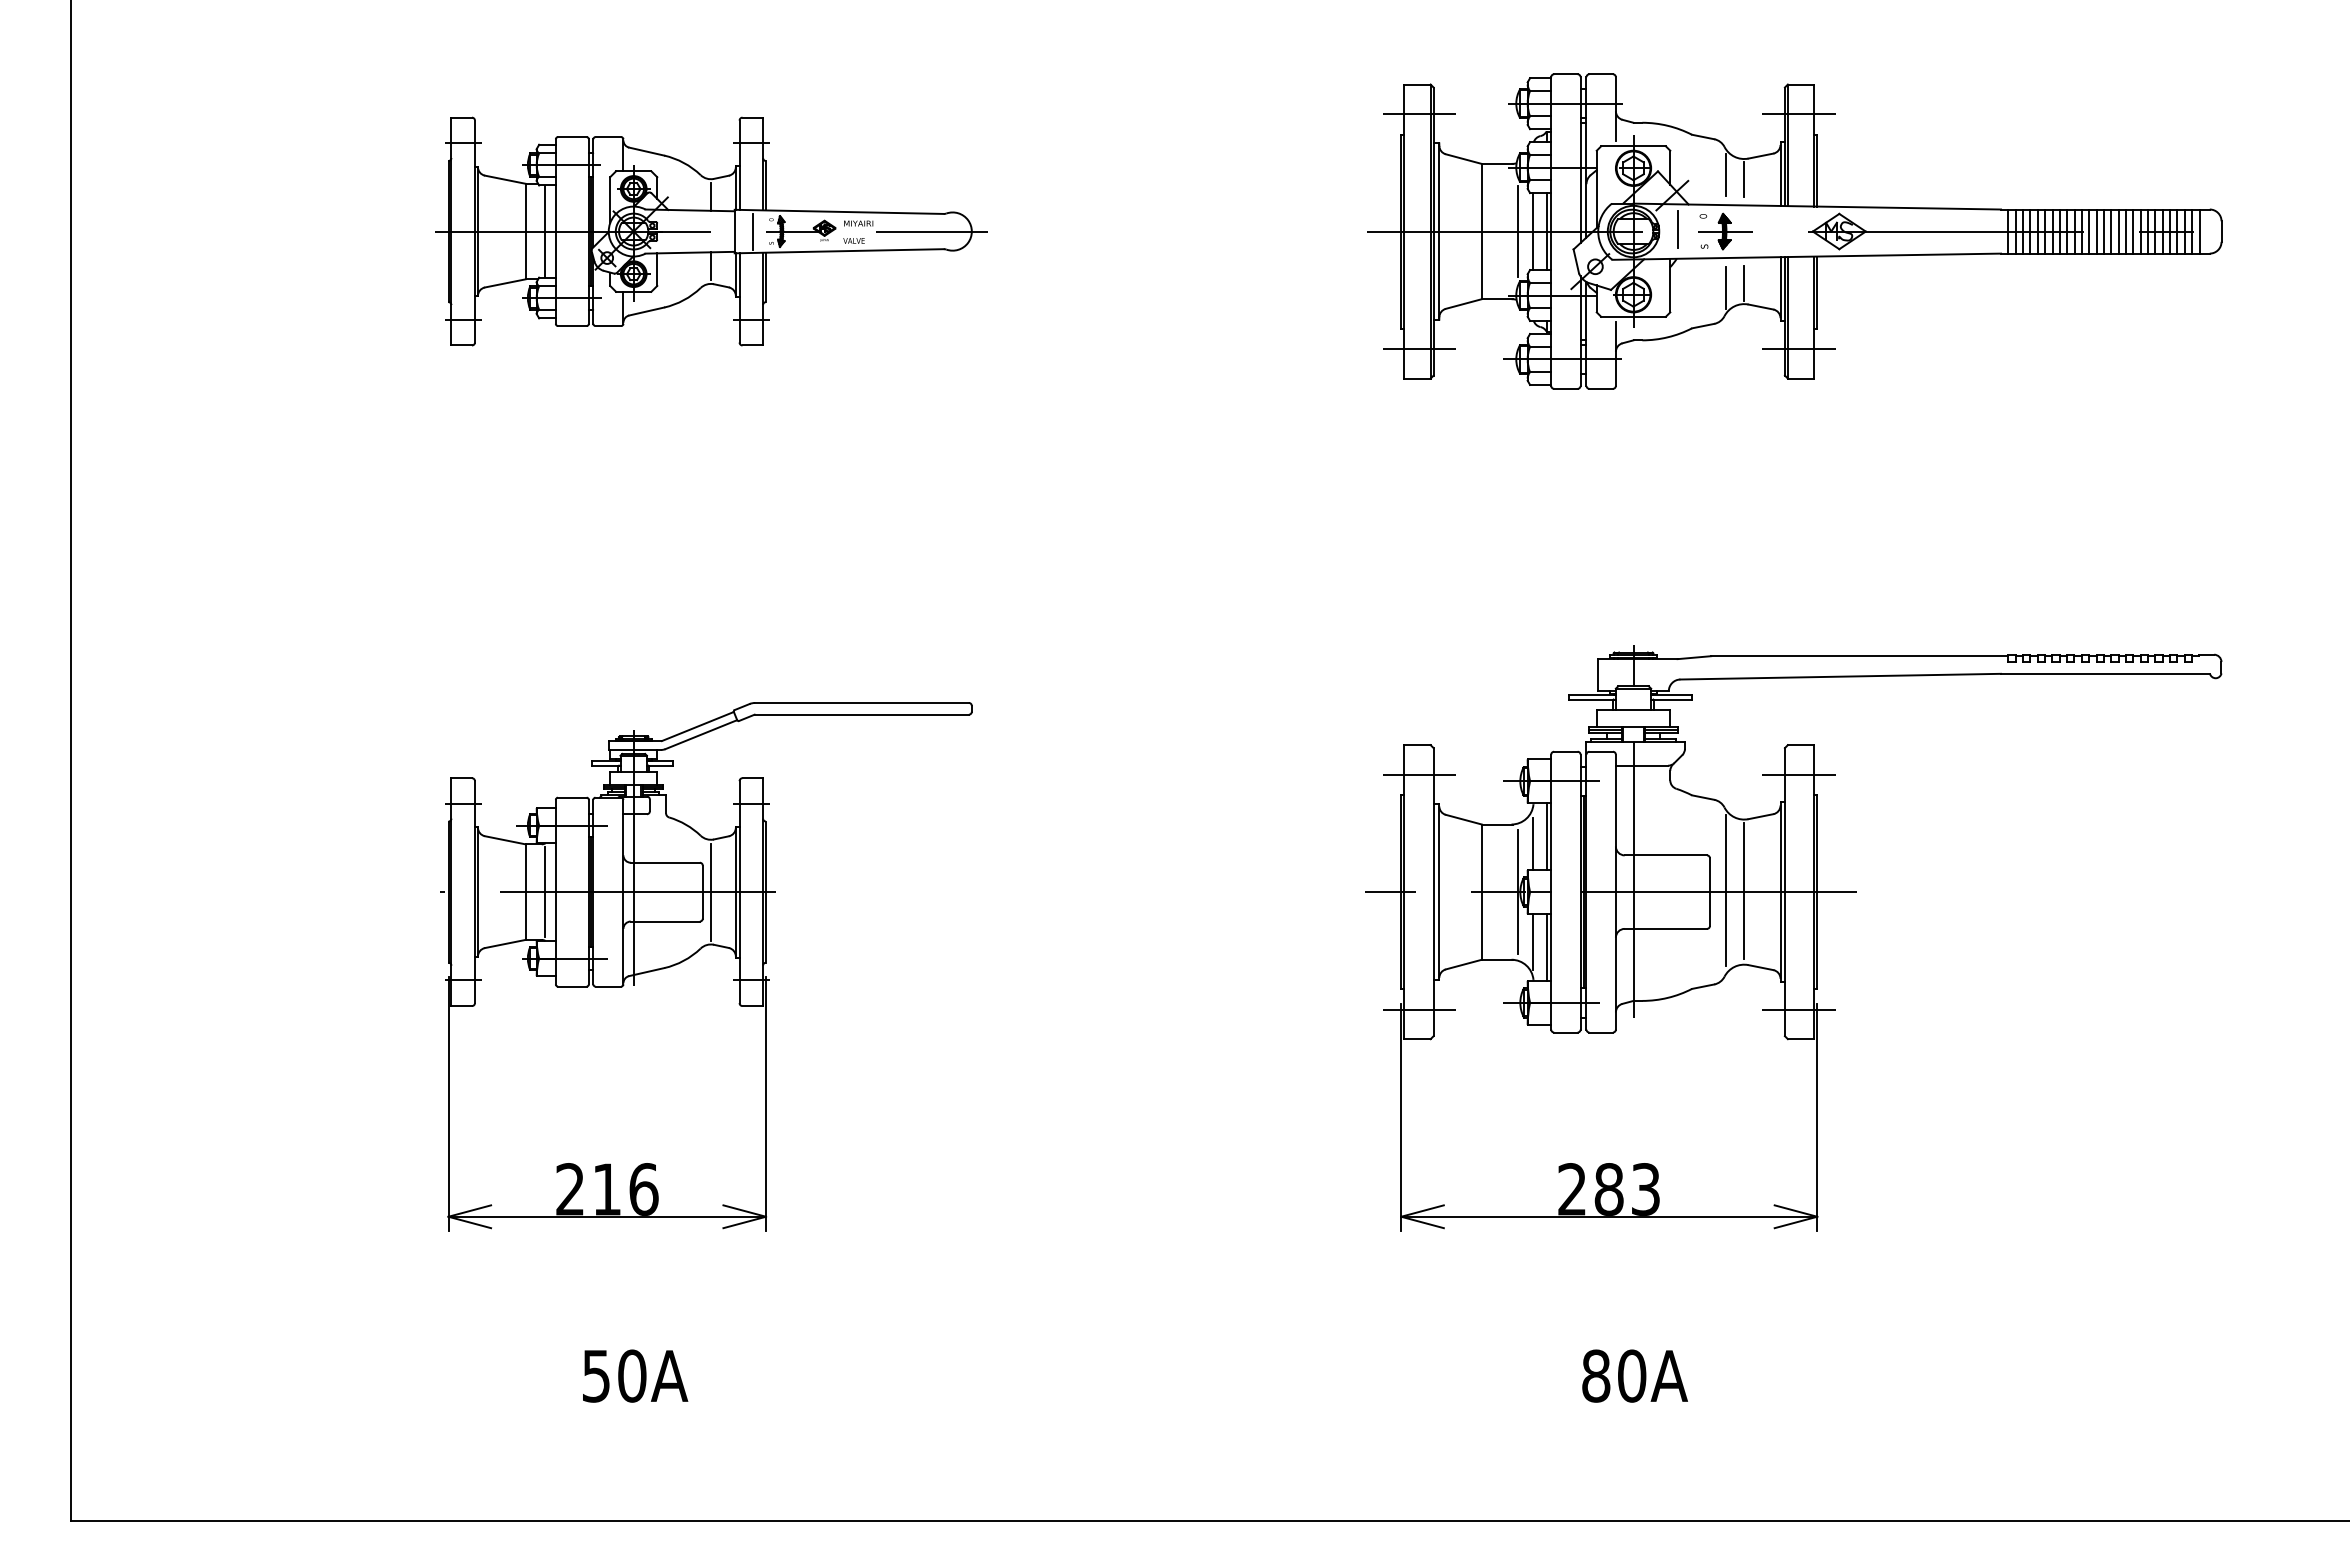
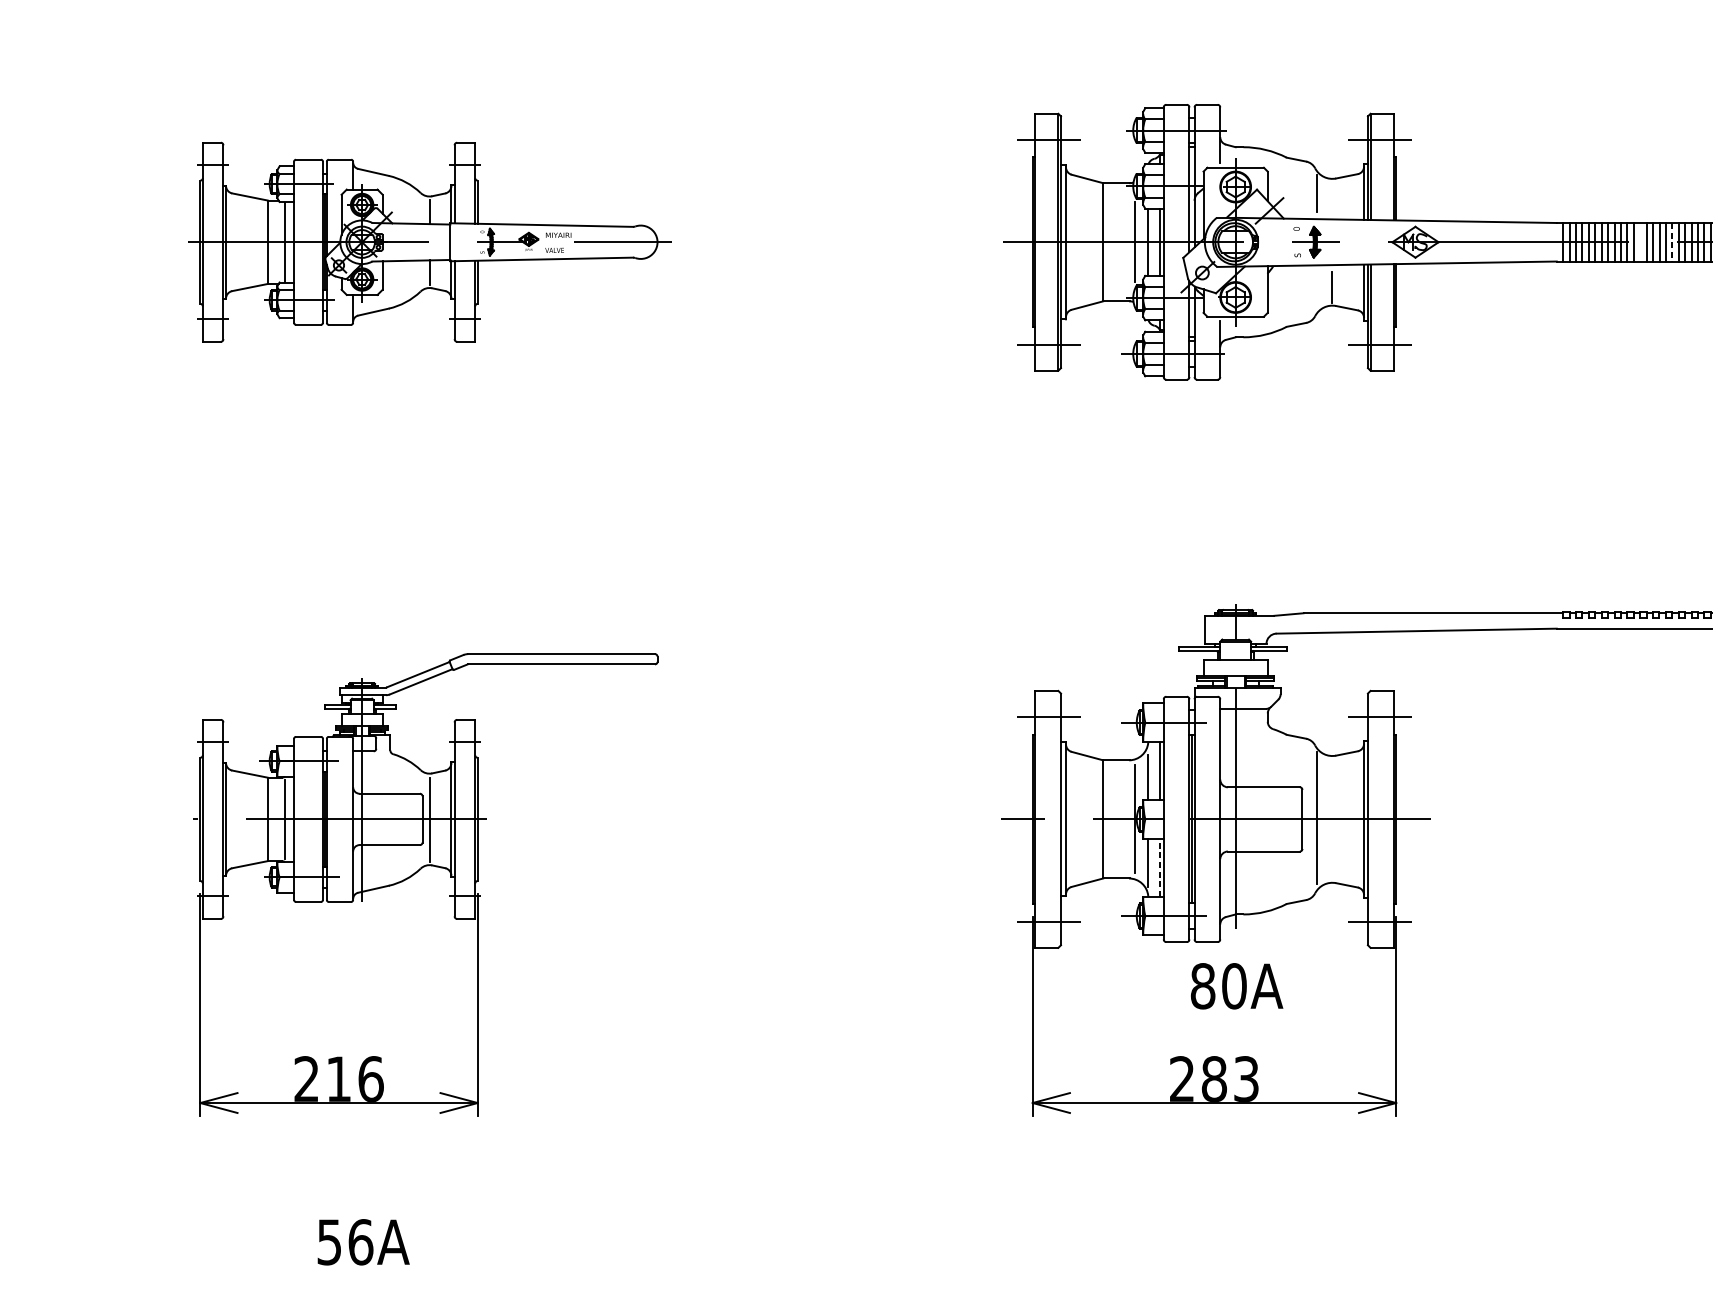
line: (1744, 179) -> (1332, 196), removed
line: (1677, 228) -> (1274, 239), removed
line: (2096, 231) -> (1640, 242), removed
line: (752, 232) -> (465, 243), removed
line: (2133, 232) -> (1672, 243), solid -> dashed
line: (1726, 287) -> (1316, 291), removed
line: (1744, 890) -> (1332, 817), removed
line: (1546, 947) -> (1159, 867), solid -> dashed
text: (632, 1375) -> (361, 1241), 50A -> 56A
text: (1634, 1375) -> (1236, 985), moved

